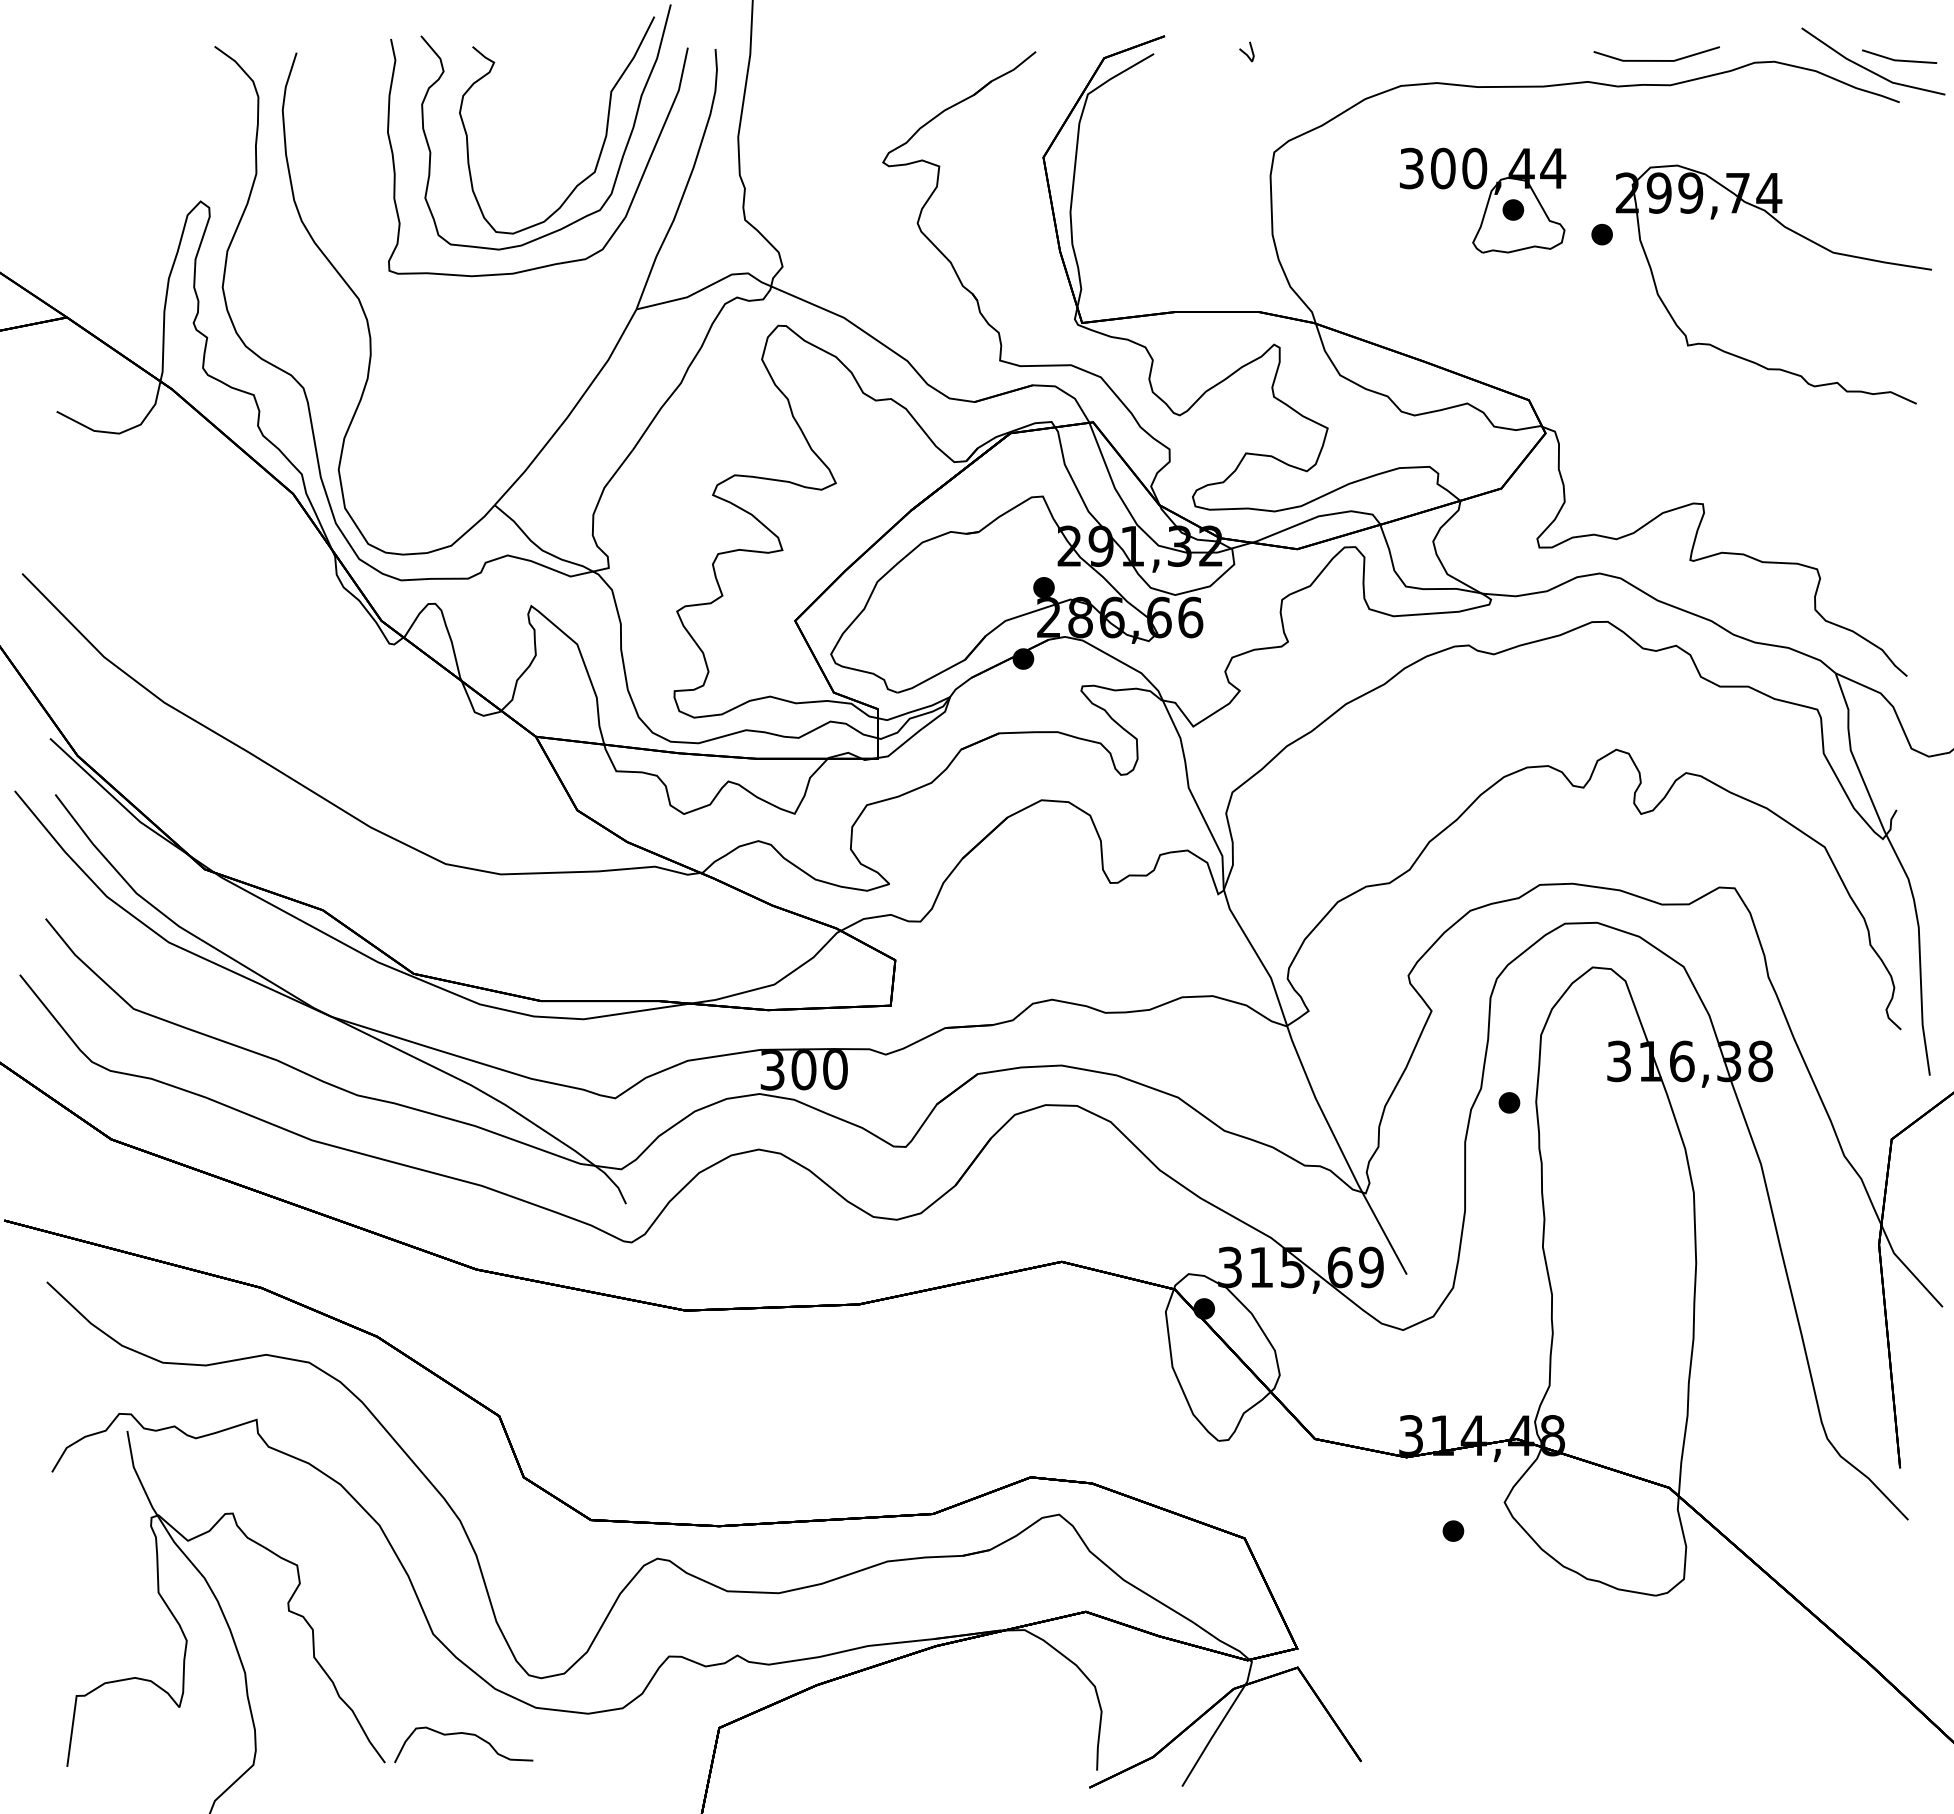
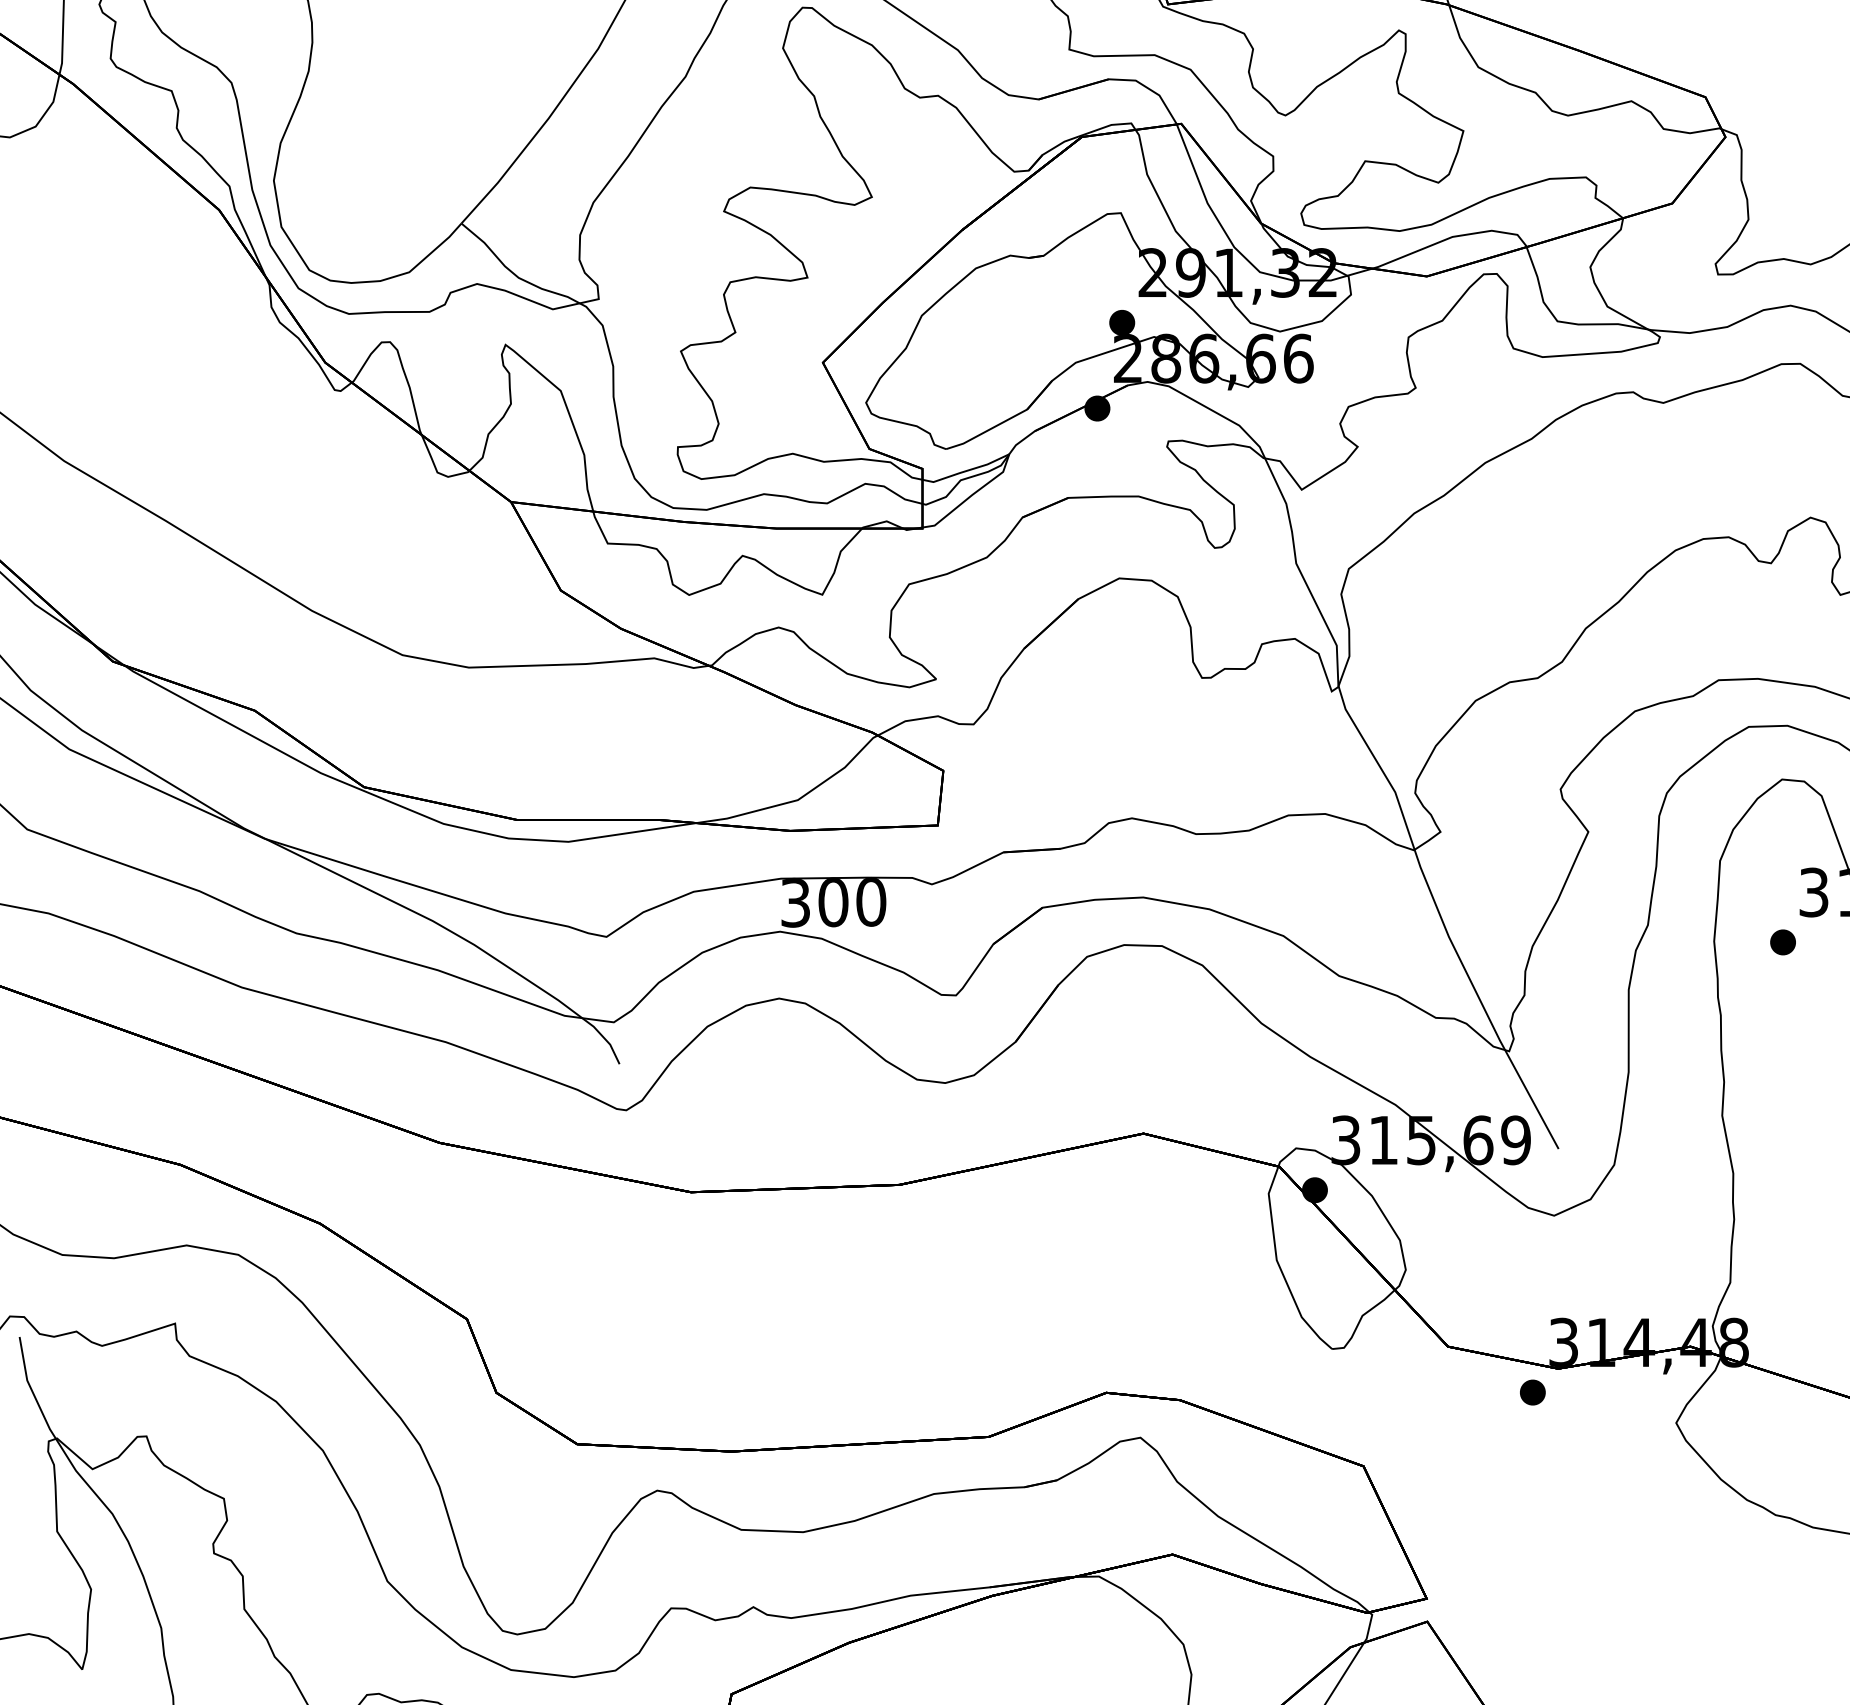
part: (1509, 1102) -> (1783, 941), moved
part: (1453, 1530) -> (1532, 1391), moved

